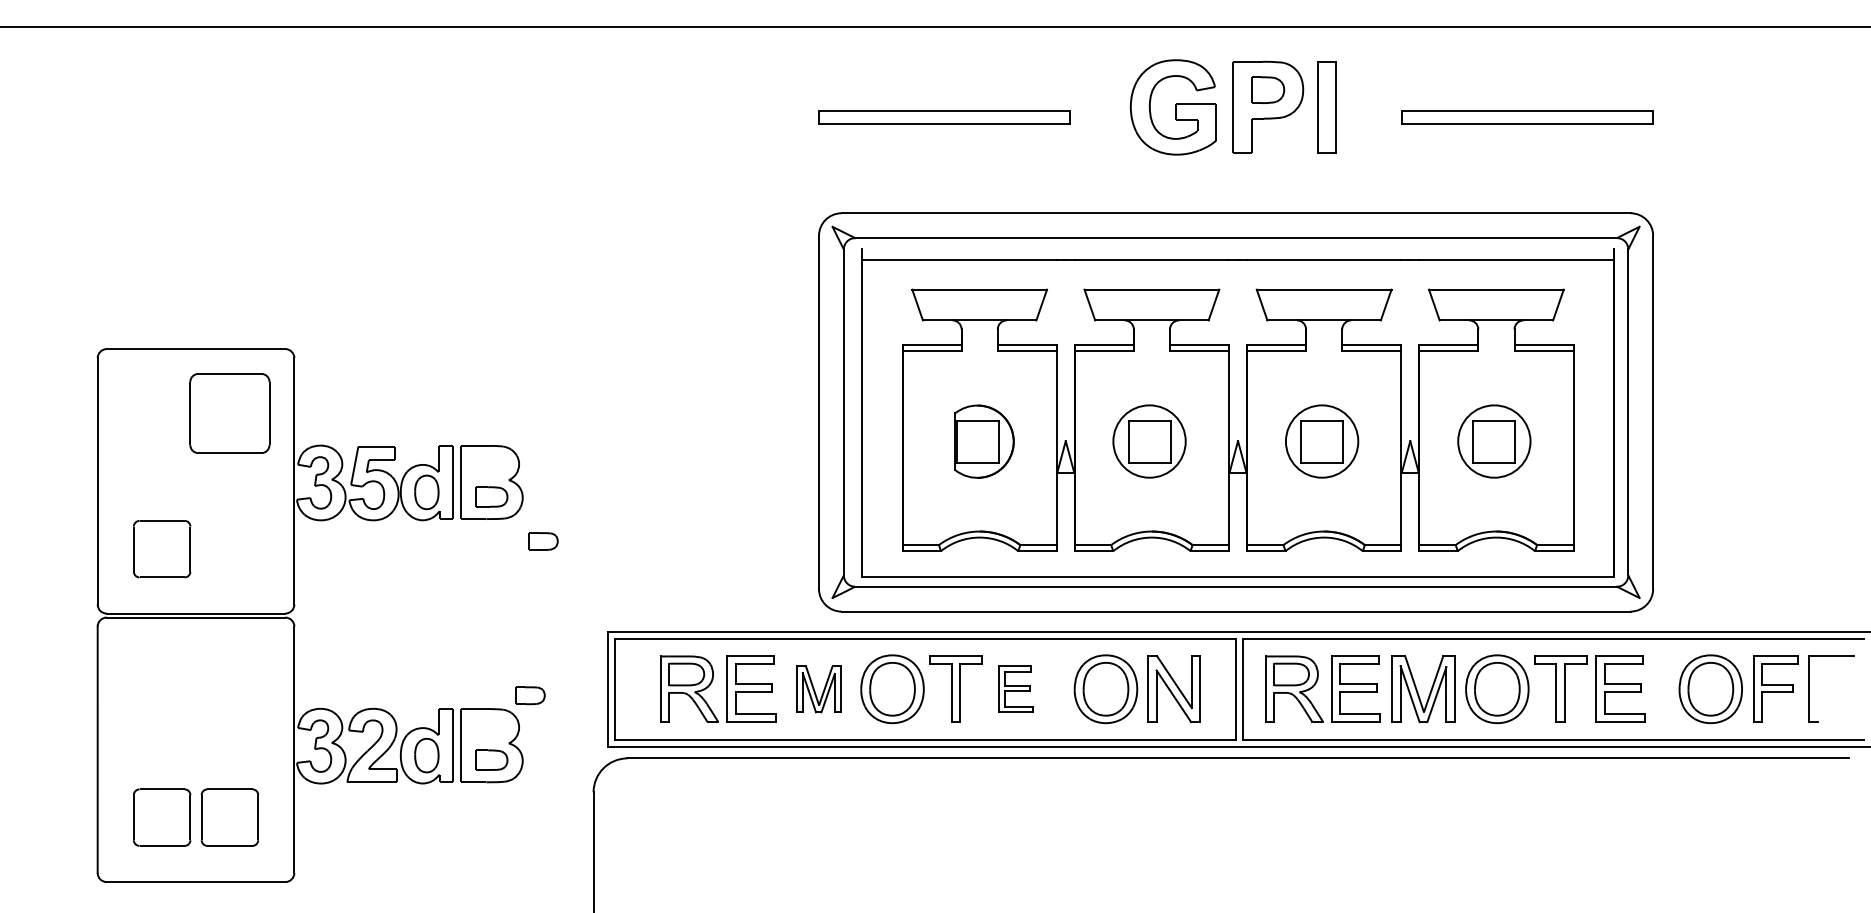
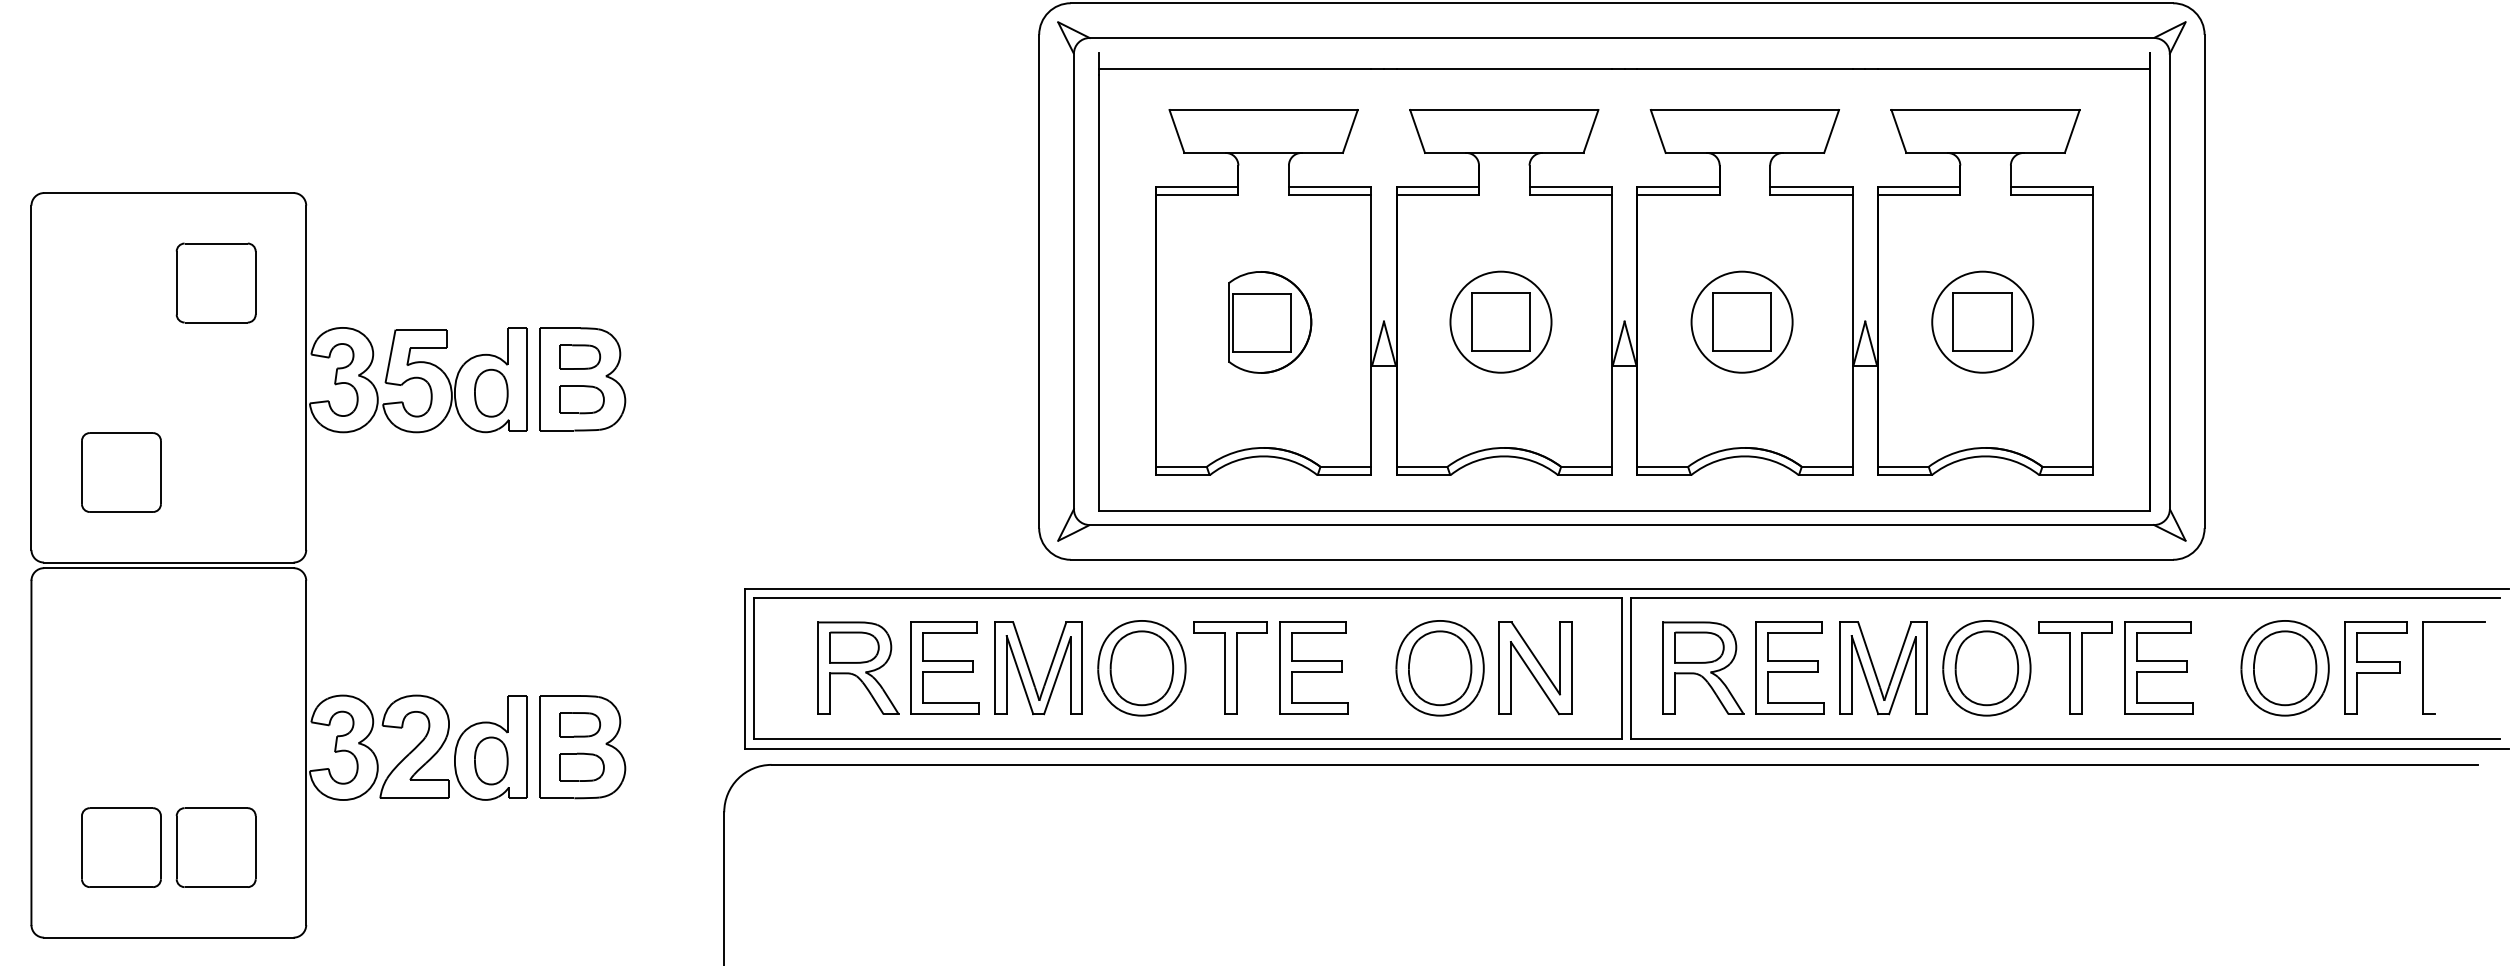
part: (229, 413) -> (215, 283), size x0.71
part: (543, 541) -> (580, 357), moved
part: (1015, 688) -> (1313, 667), size x1.43
part: (818, 689) -> (1038, 668), size x1.43
part: (530, 695) -> (580, 724), moved

